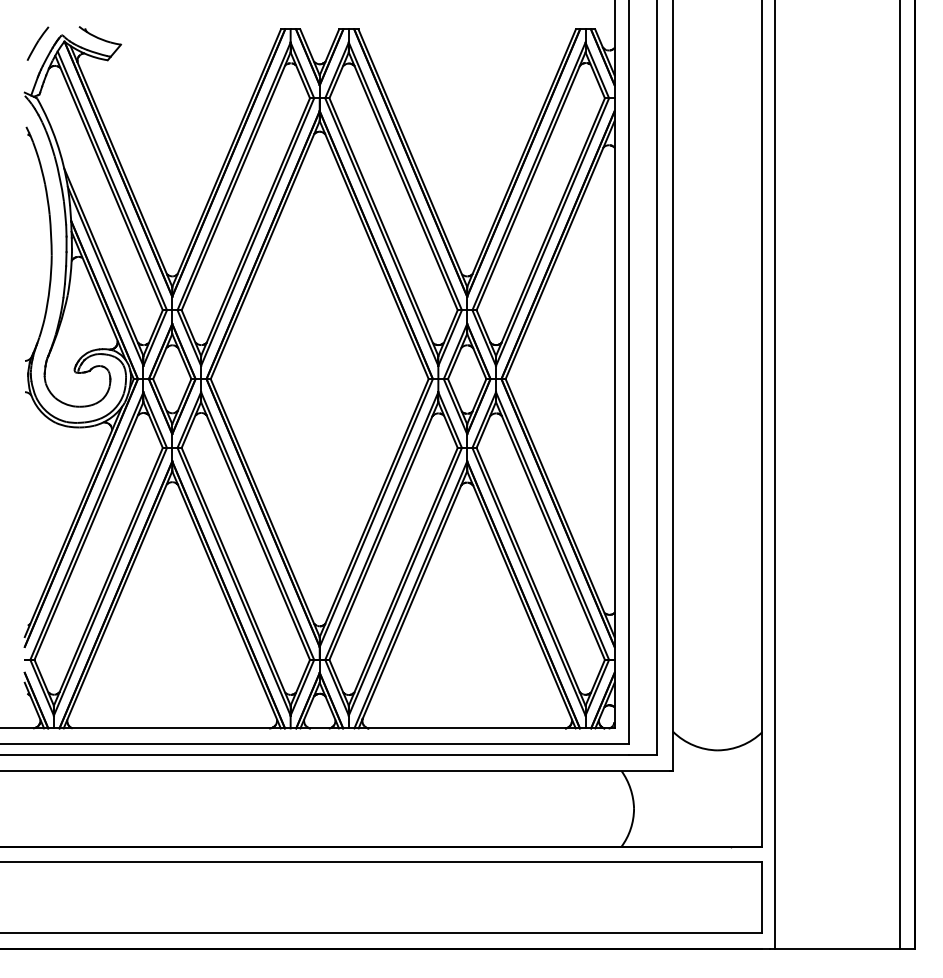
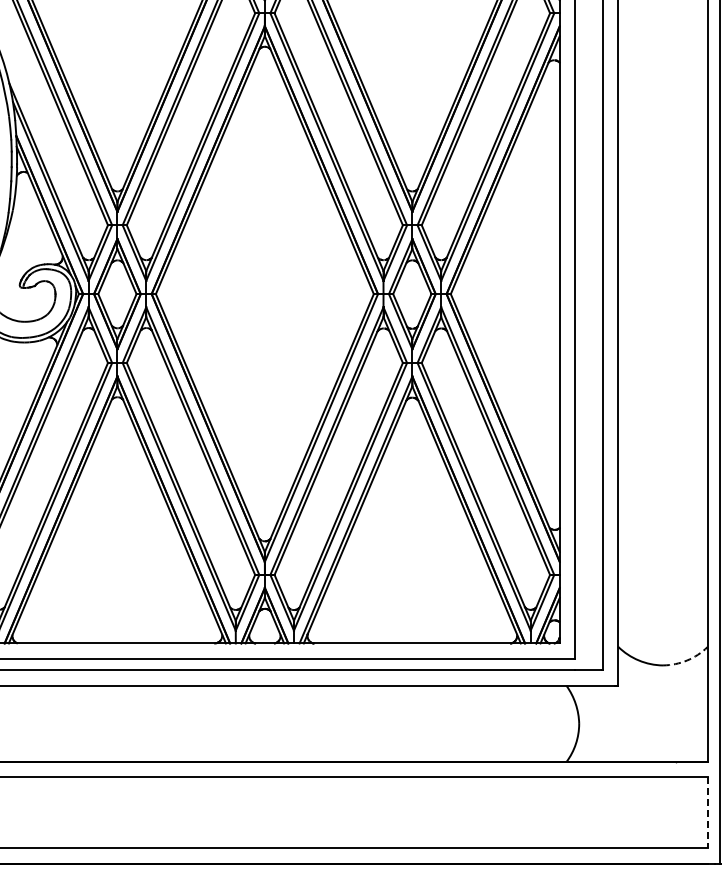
arc: (741, 745) -> (686, 660), solid -> dashed
line: (762, 897) -> (707, 812), solid -> dashed

